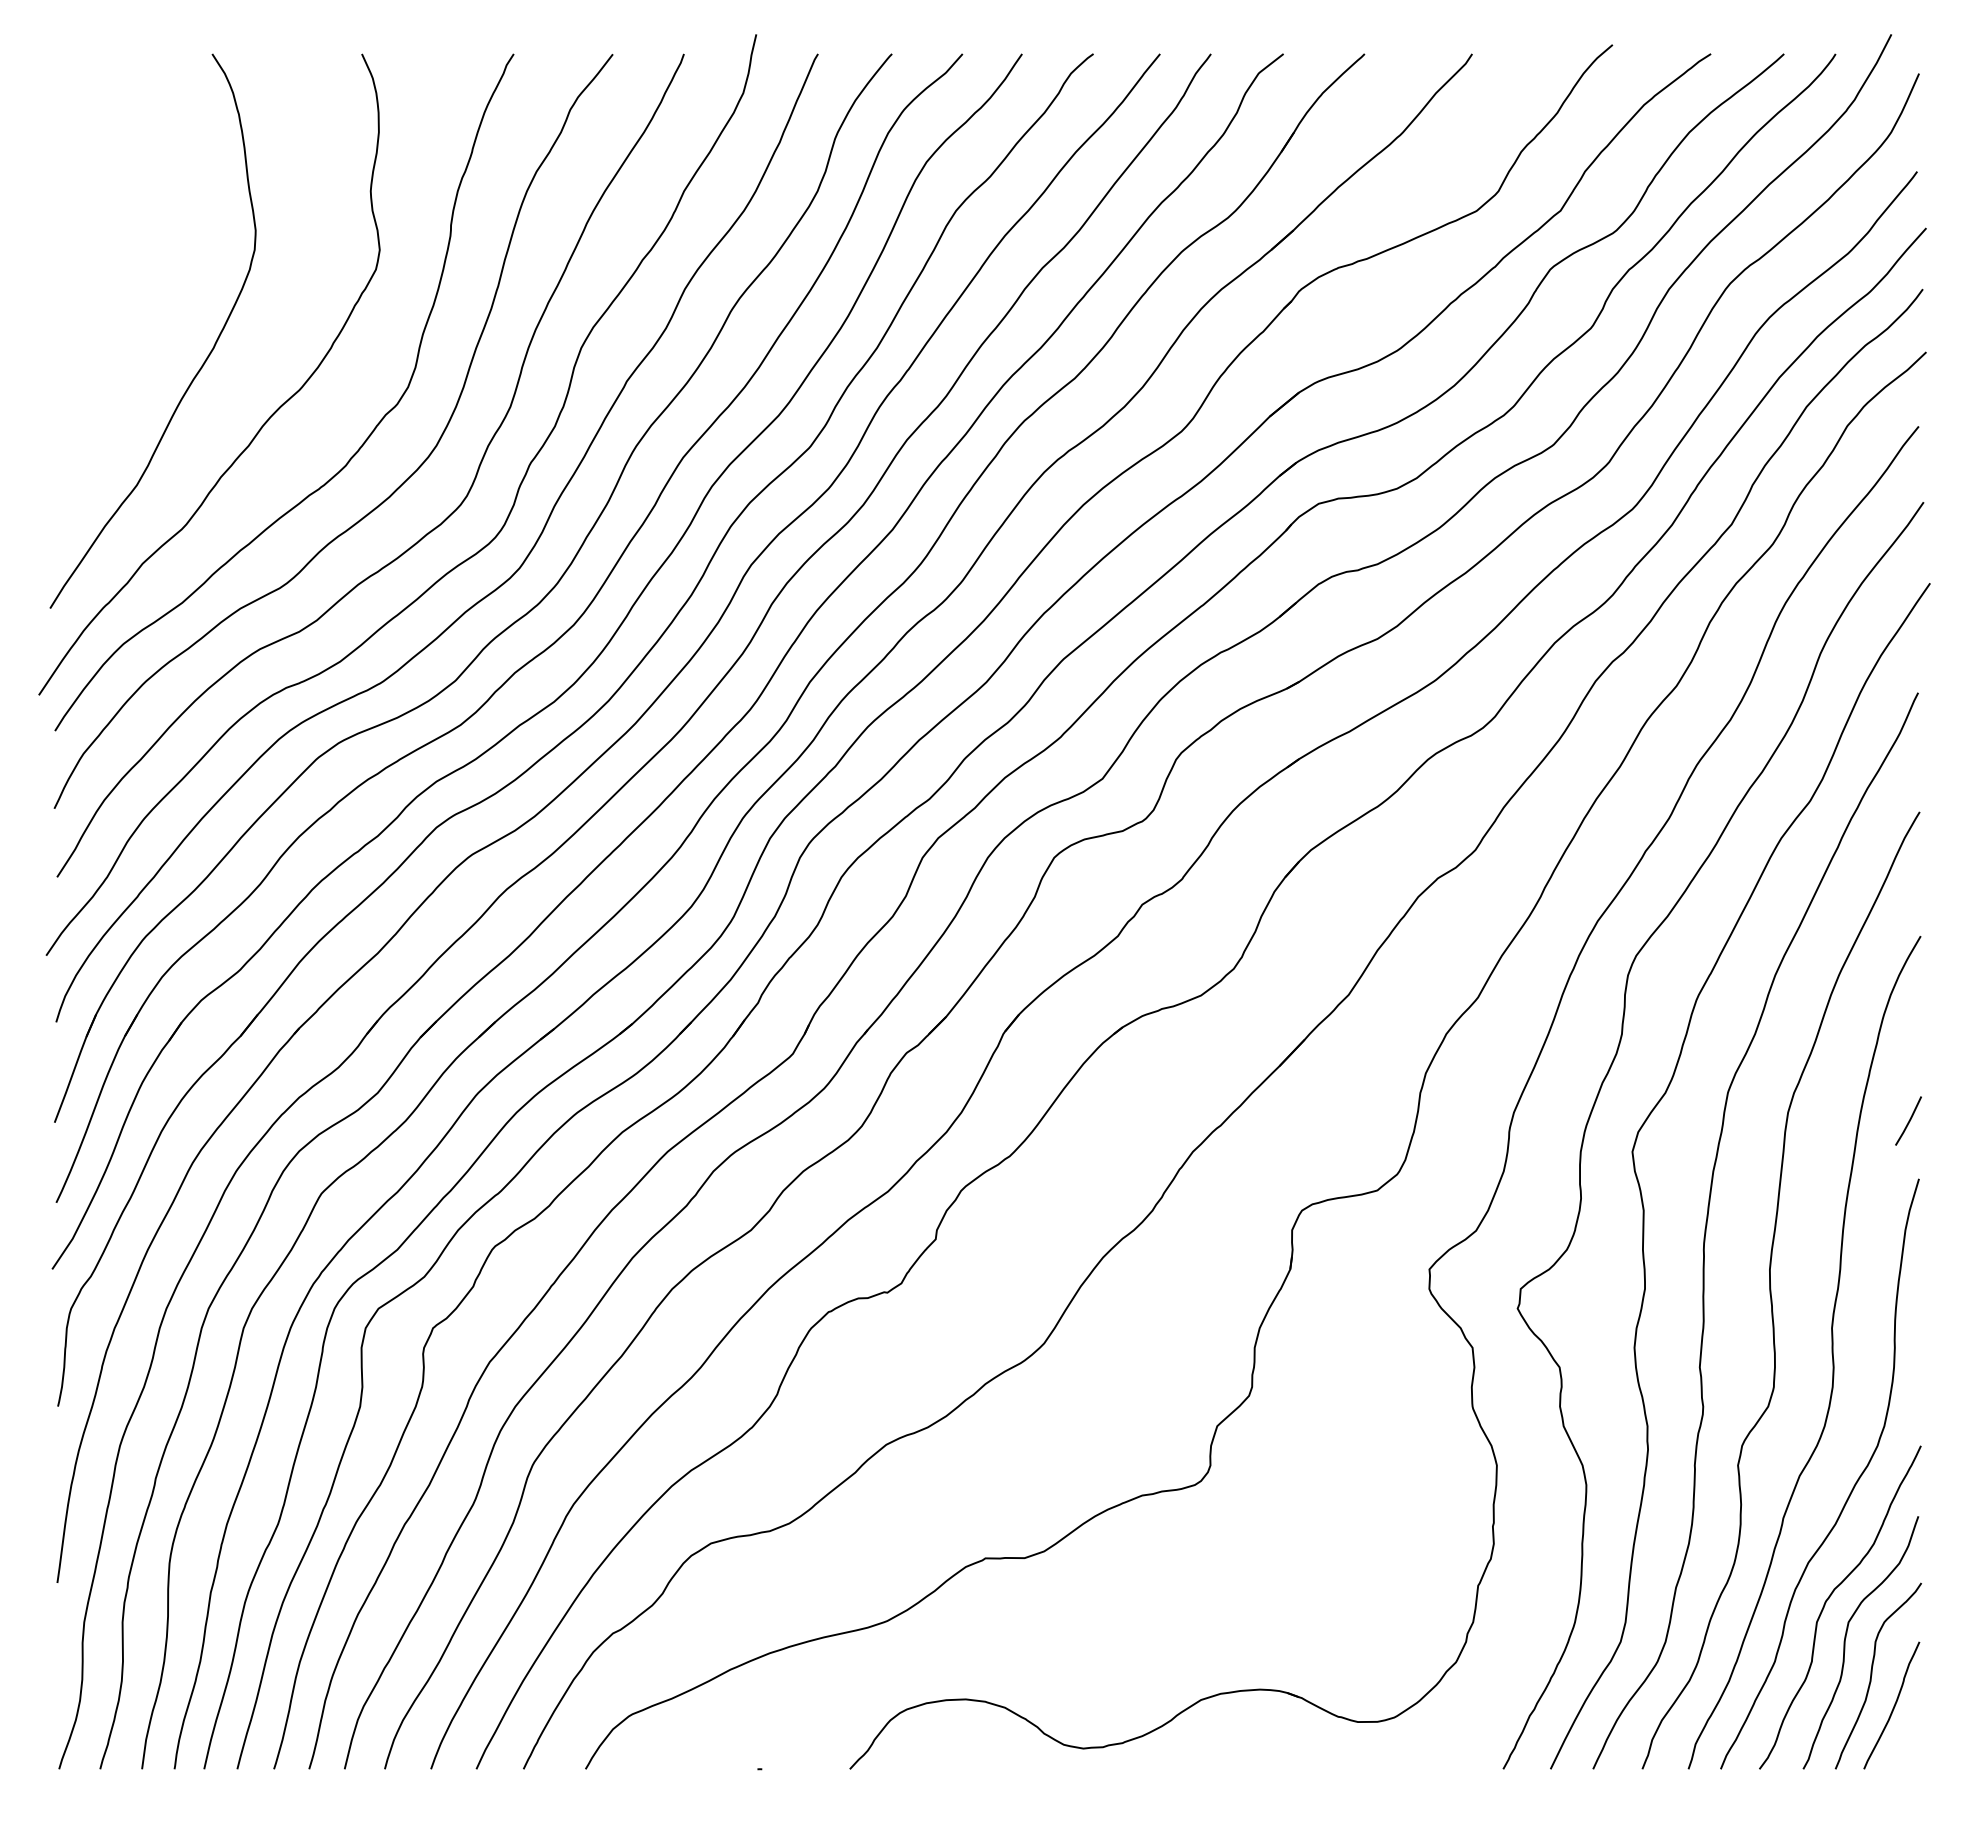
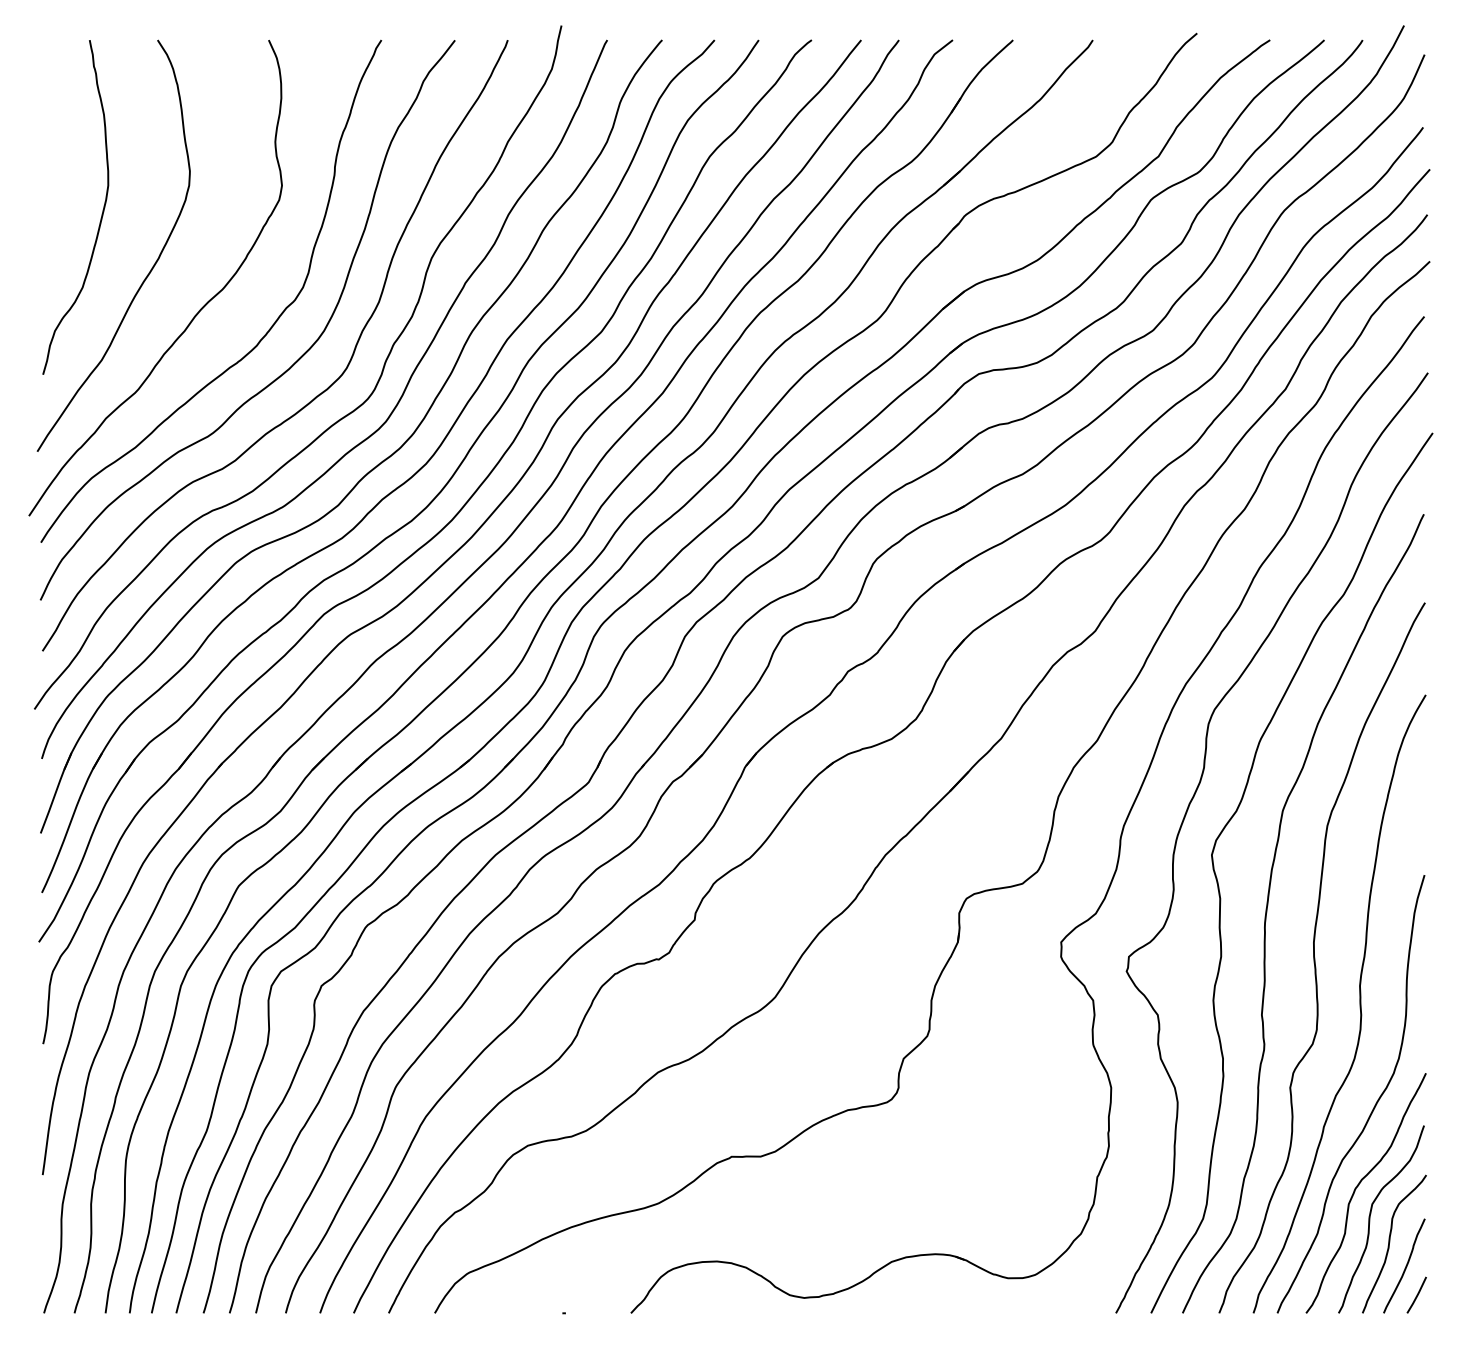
curve: (136, 288) -> (101, 214), added
line: (1908, 1120) -> (1416, 1294), moved

